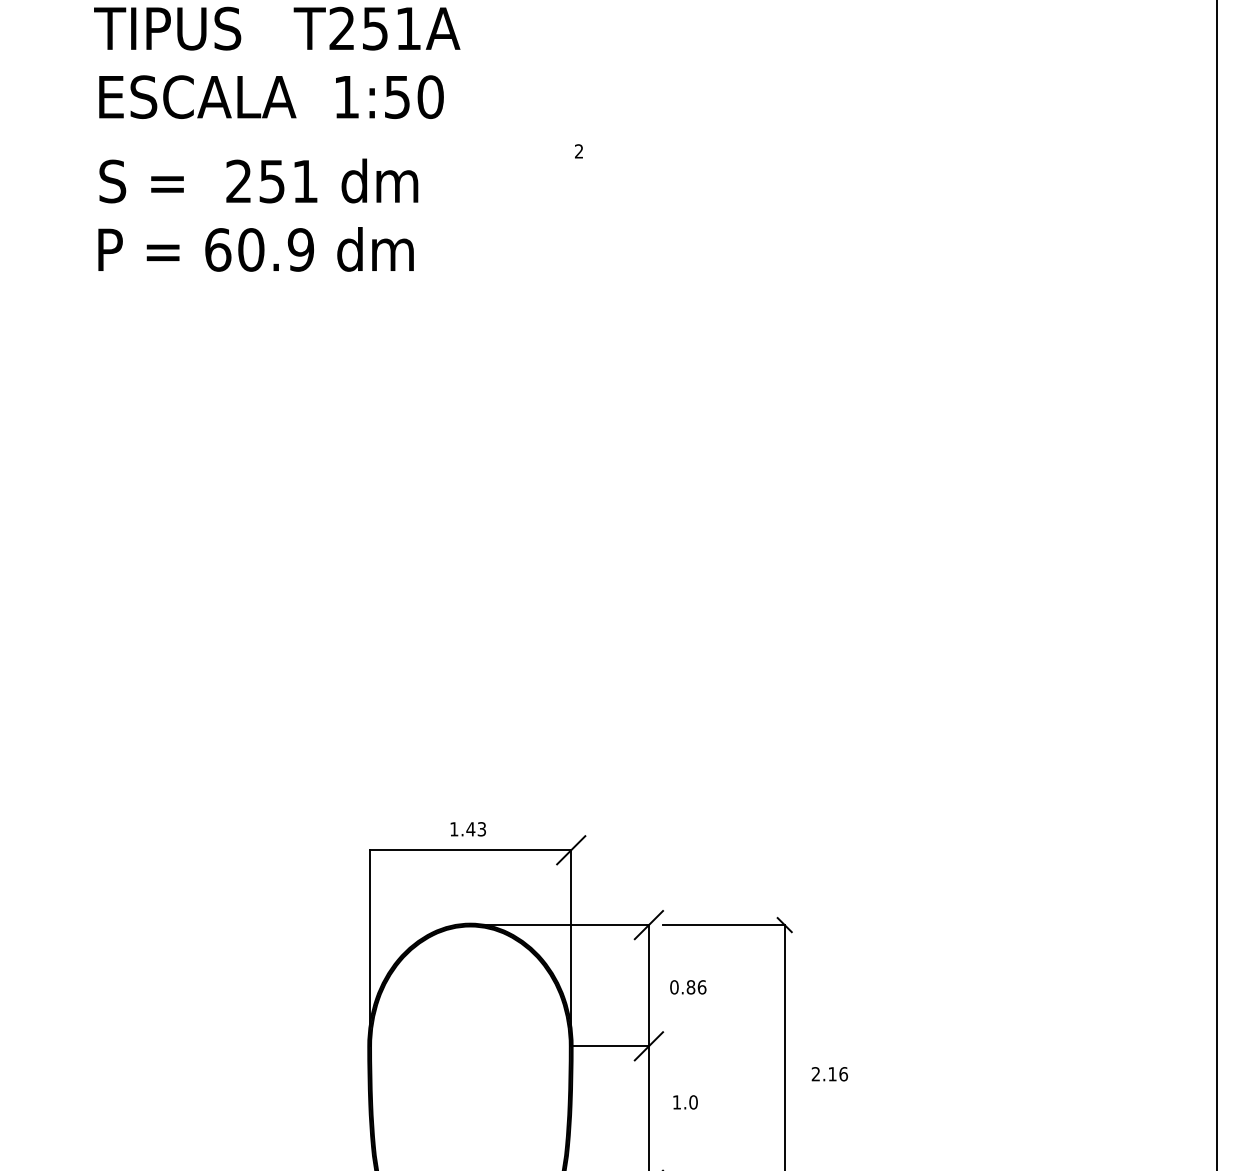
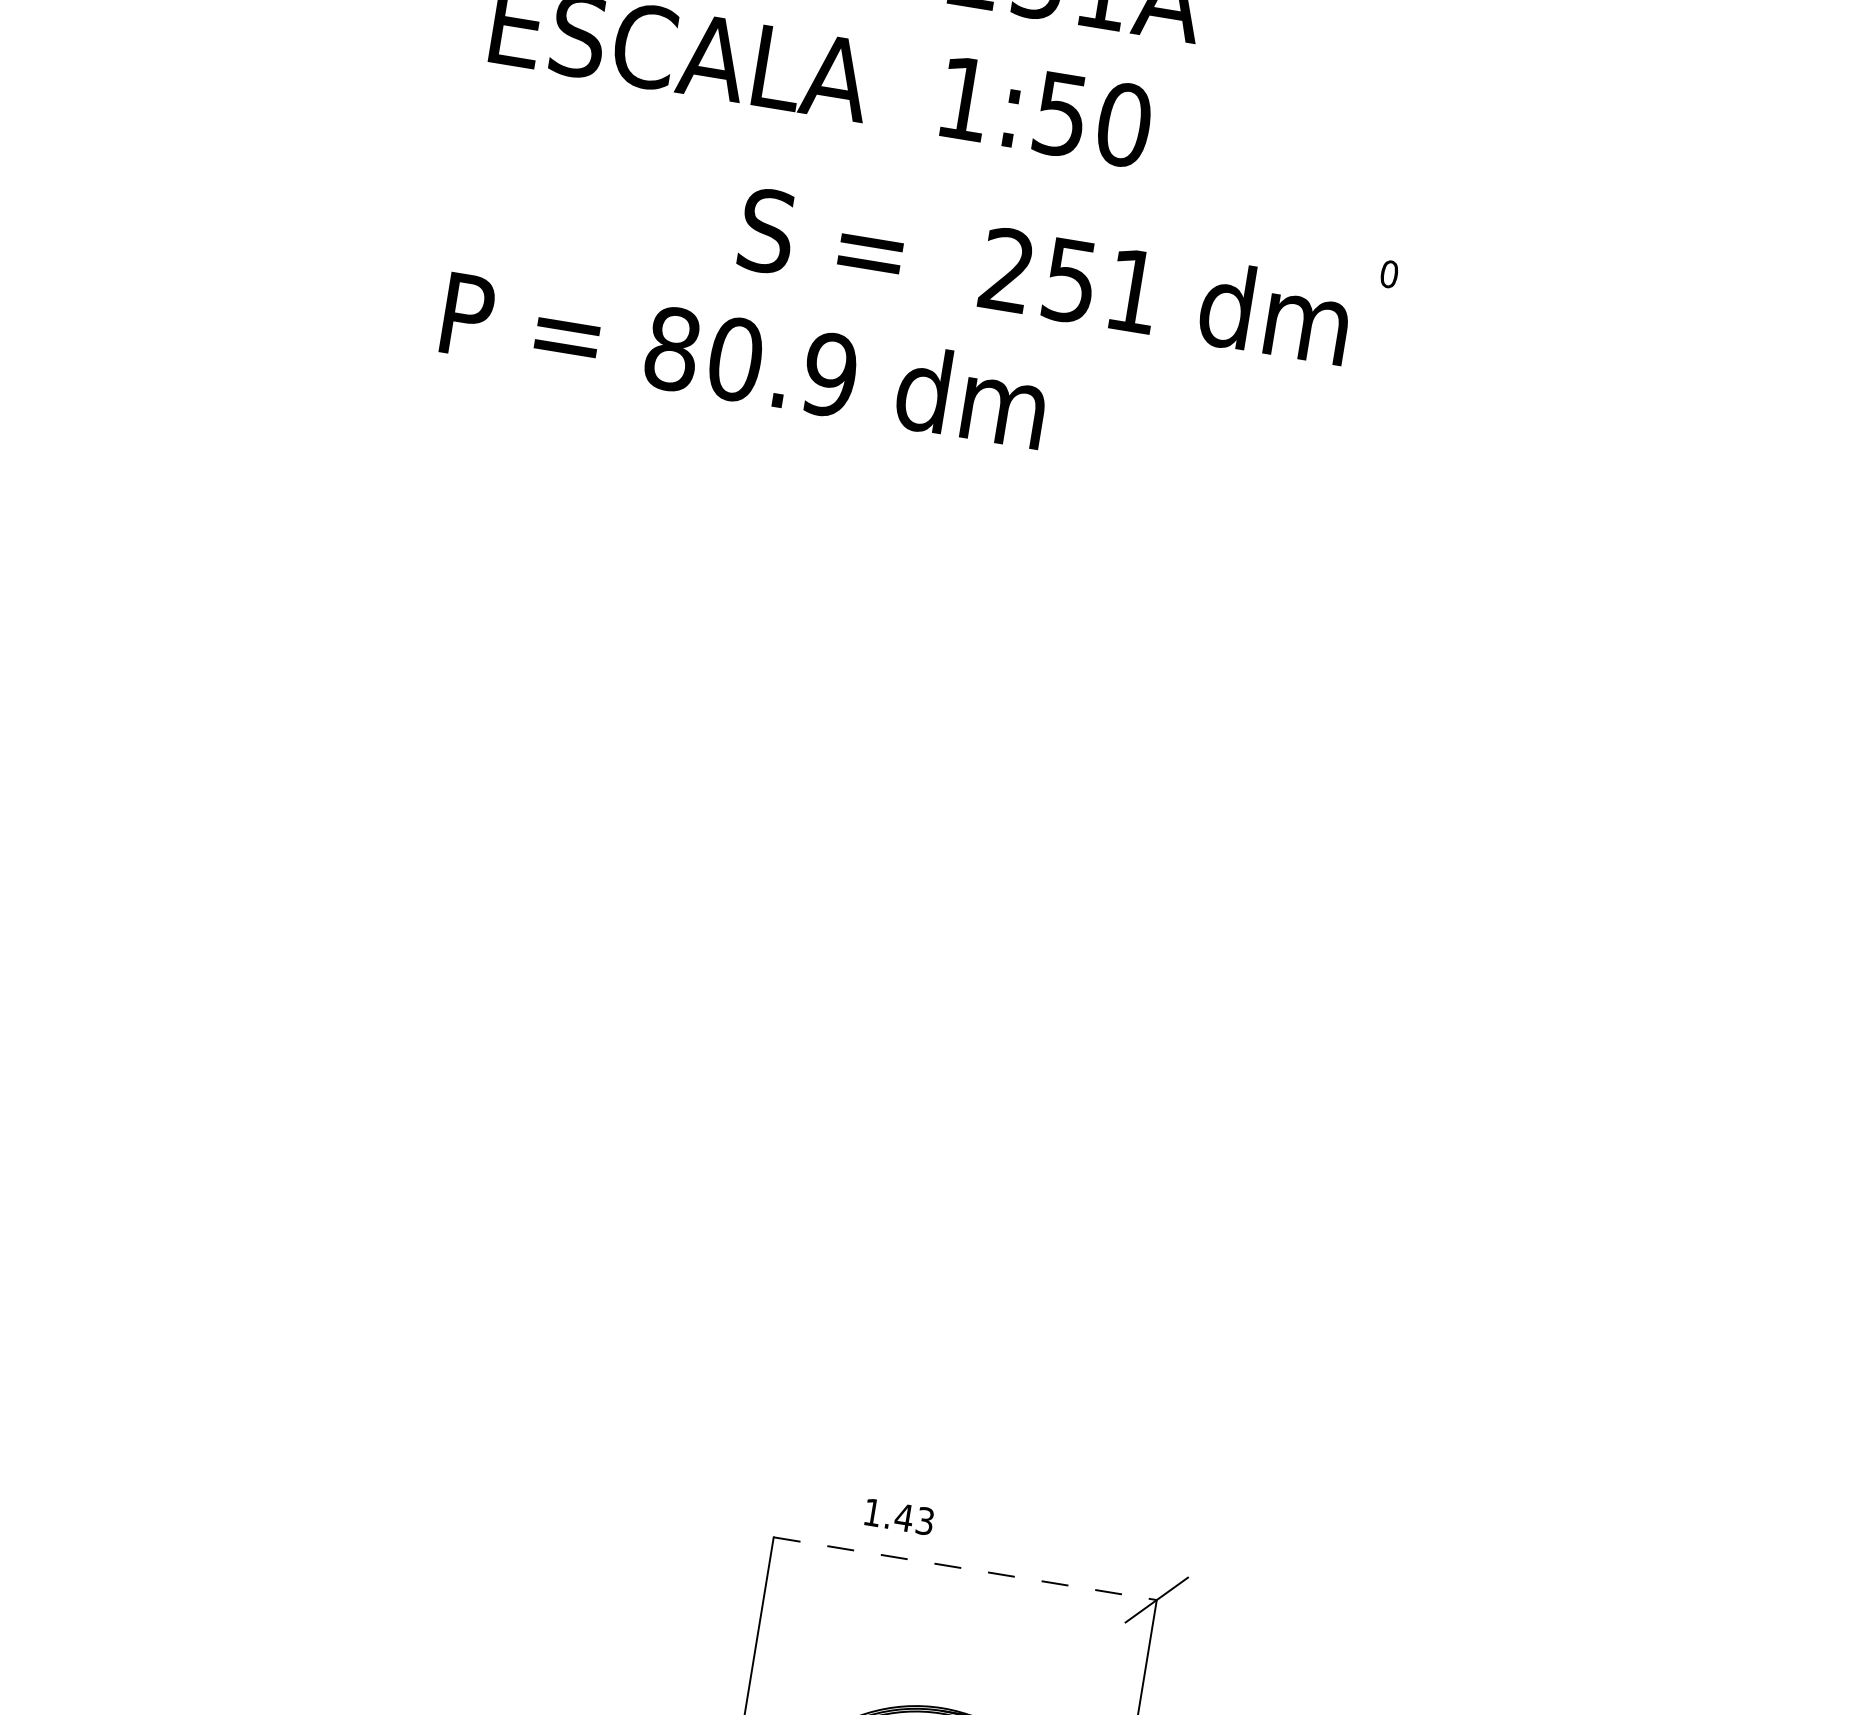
text: (578, 151) -> (1388, 274), 2 -> 0
text: (258, 180) -> (1044, 274), moved
text: (218, 249) -> (673, 348), 60.9 -> 80.9
text: (467, 829) -> (897, 1517), moved
line: (470, 850) -> (965, 1569), solid -> dashed

